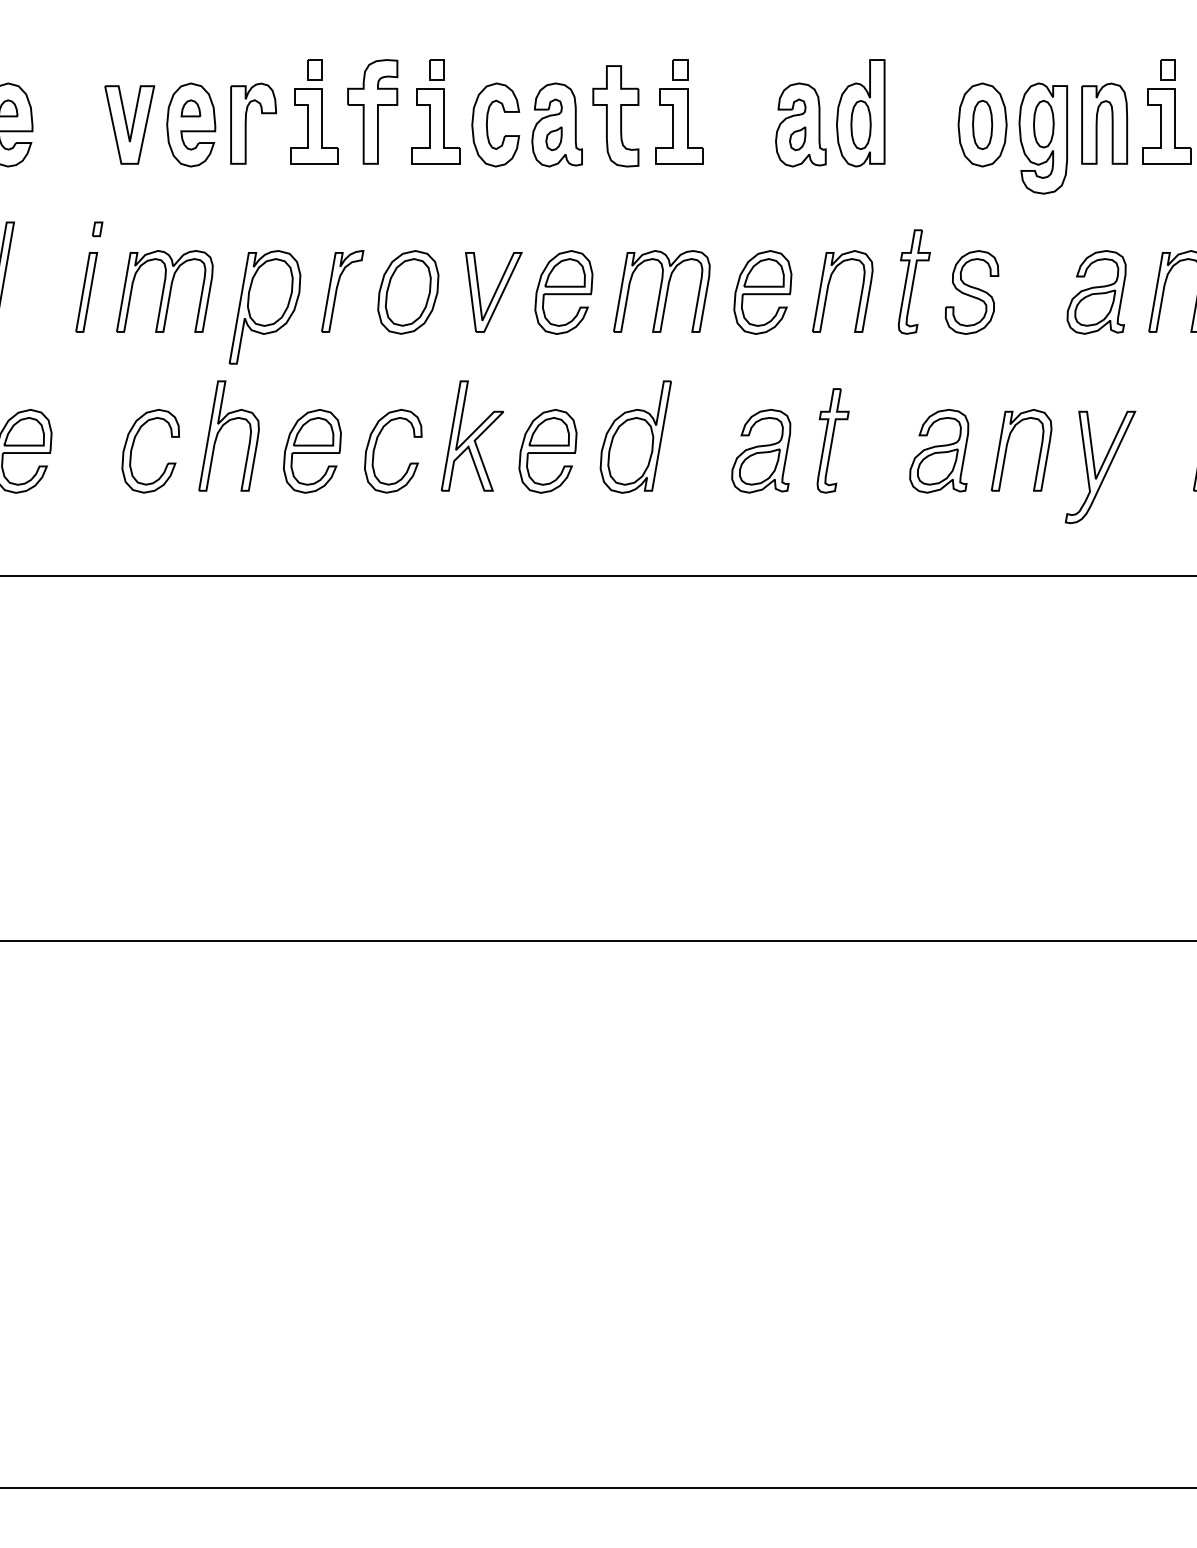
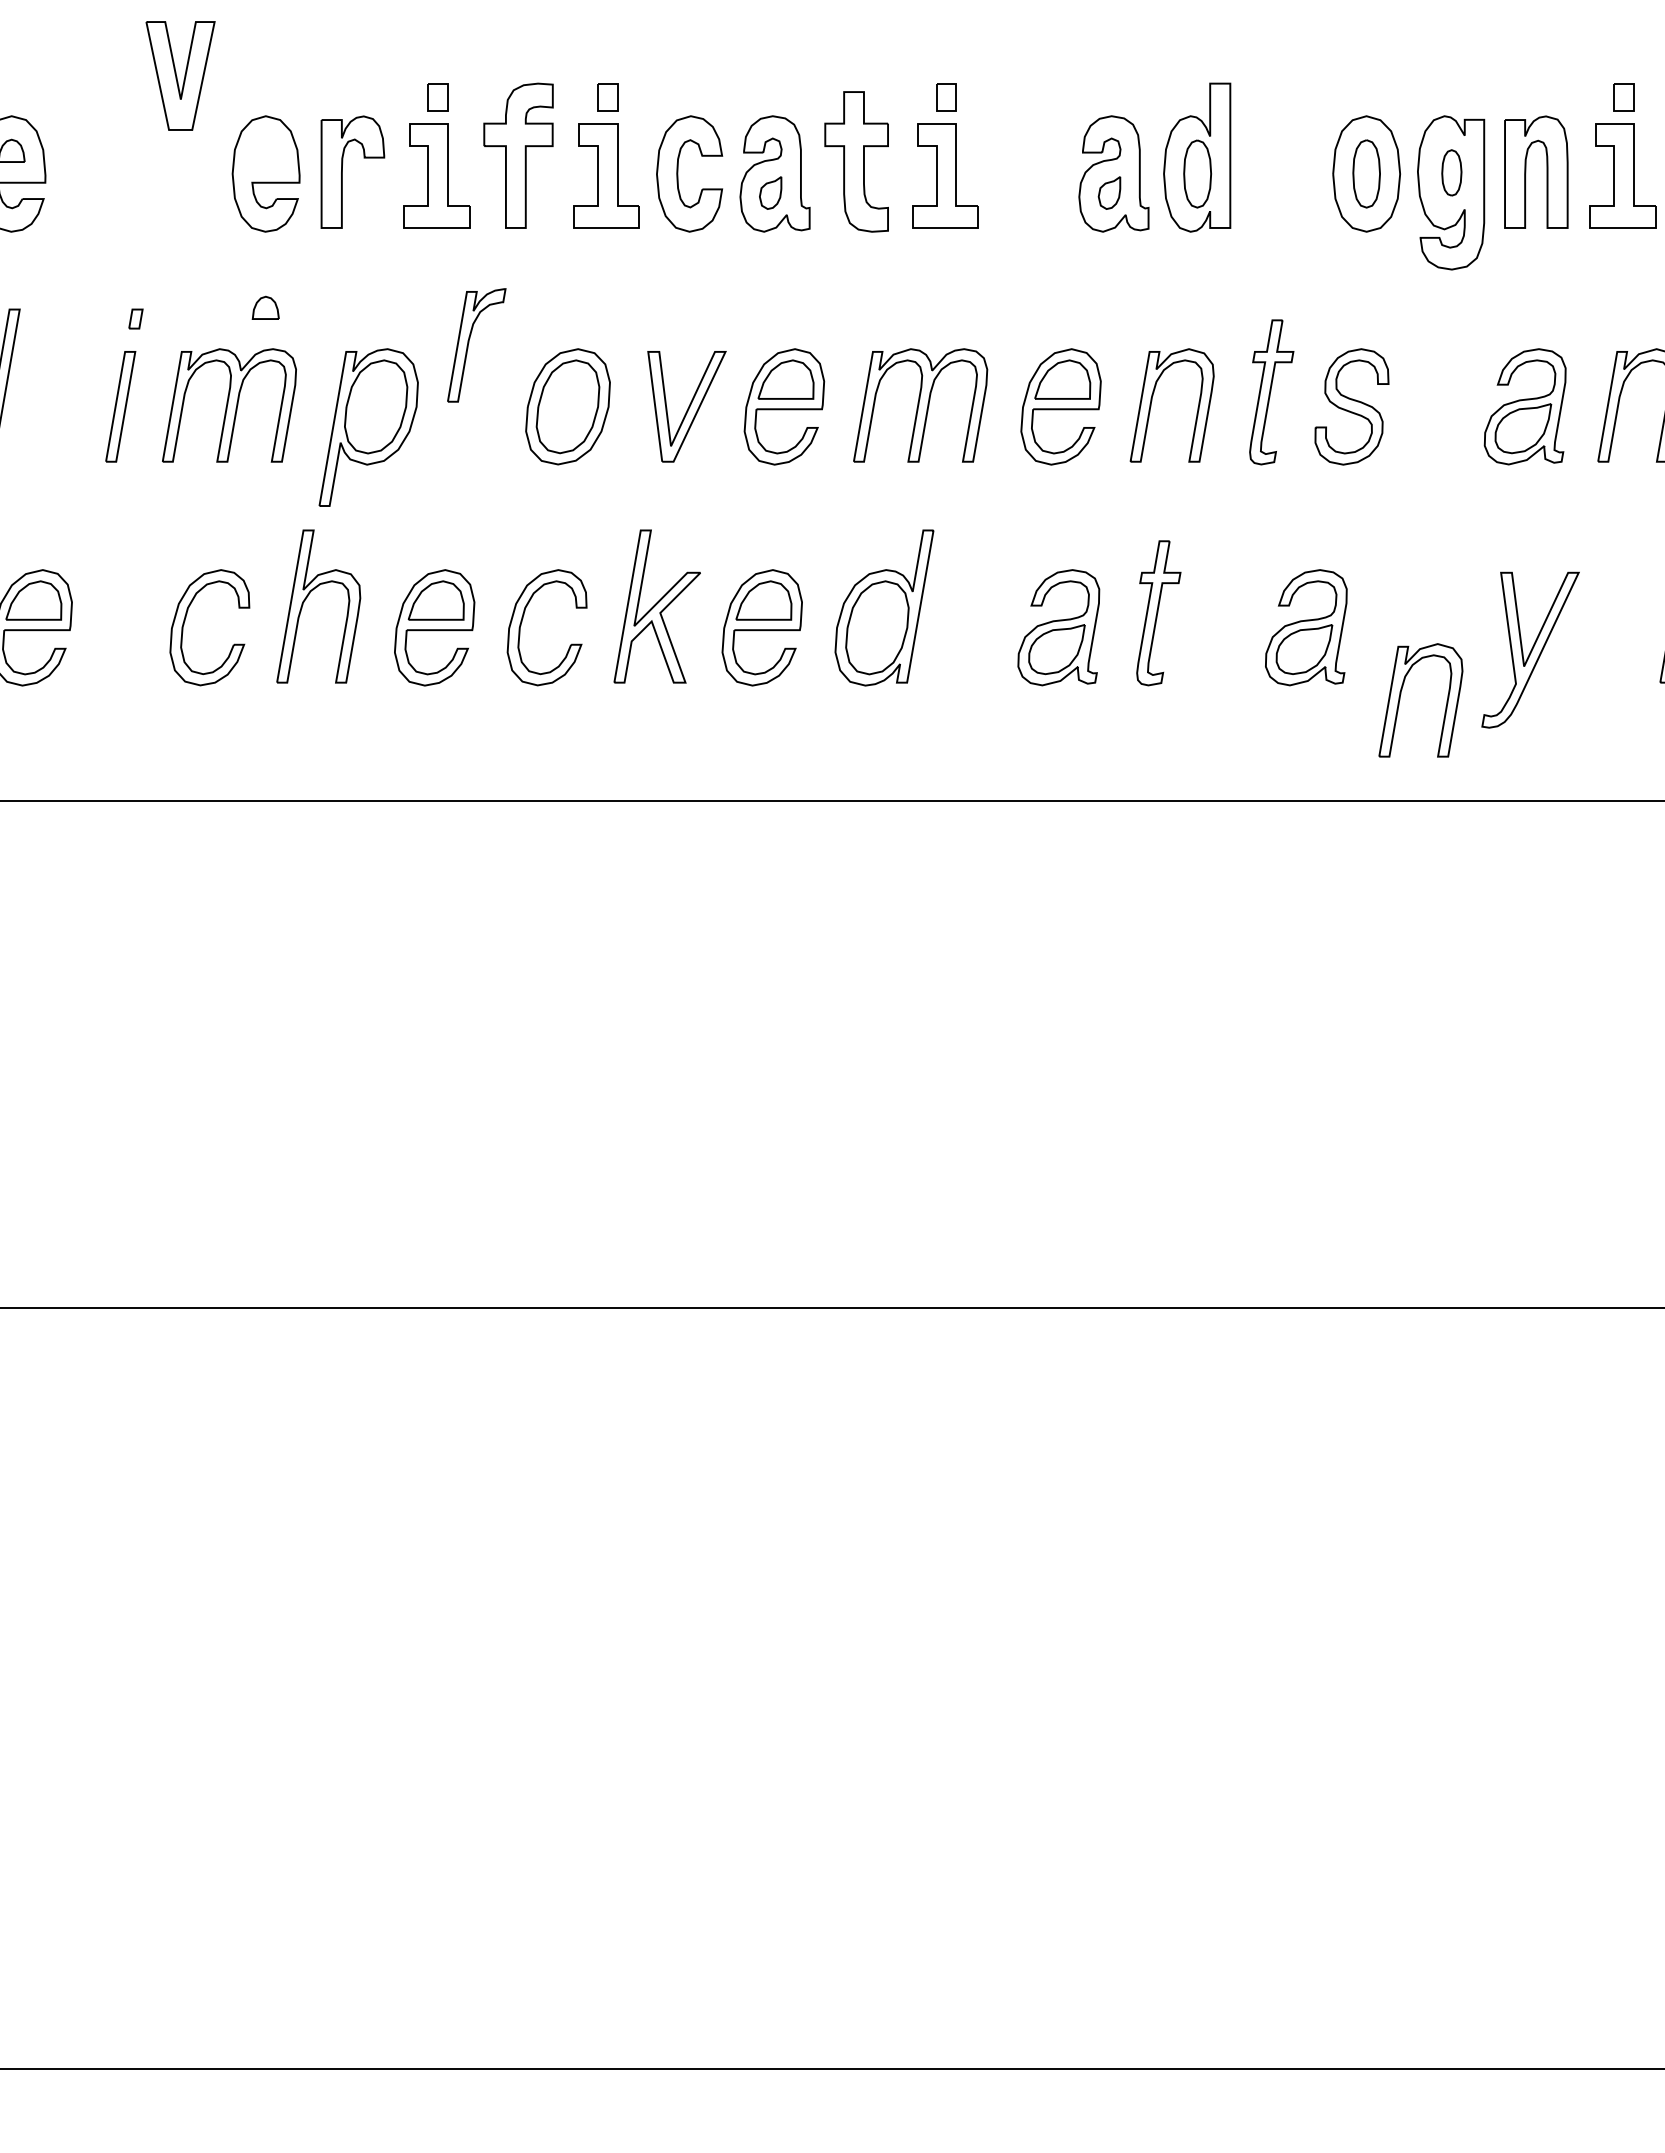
part: (190, 108) -> (265, 307), moved
part: (1043, 123) -> (1451, 172), size x0.7
part: (129, 124) -> (180, 75), moved
part: (337, 290) -> (469, 343), moved
part: (1007, 446) -> (1401, 694), moved

